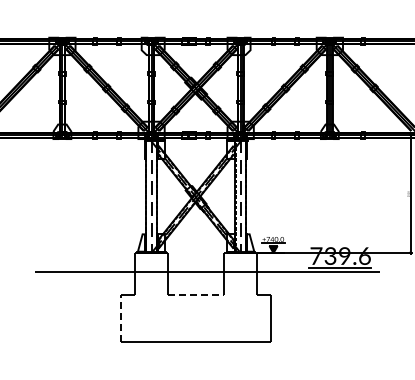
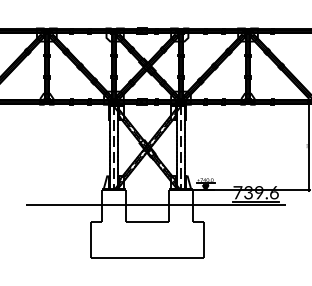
line: (196, 295) -> (147, 222), dashed -> solid
line: (121, 318) -> (91, 239), dashed -> solid

